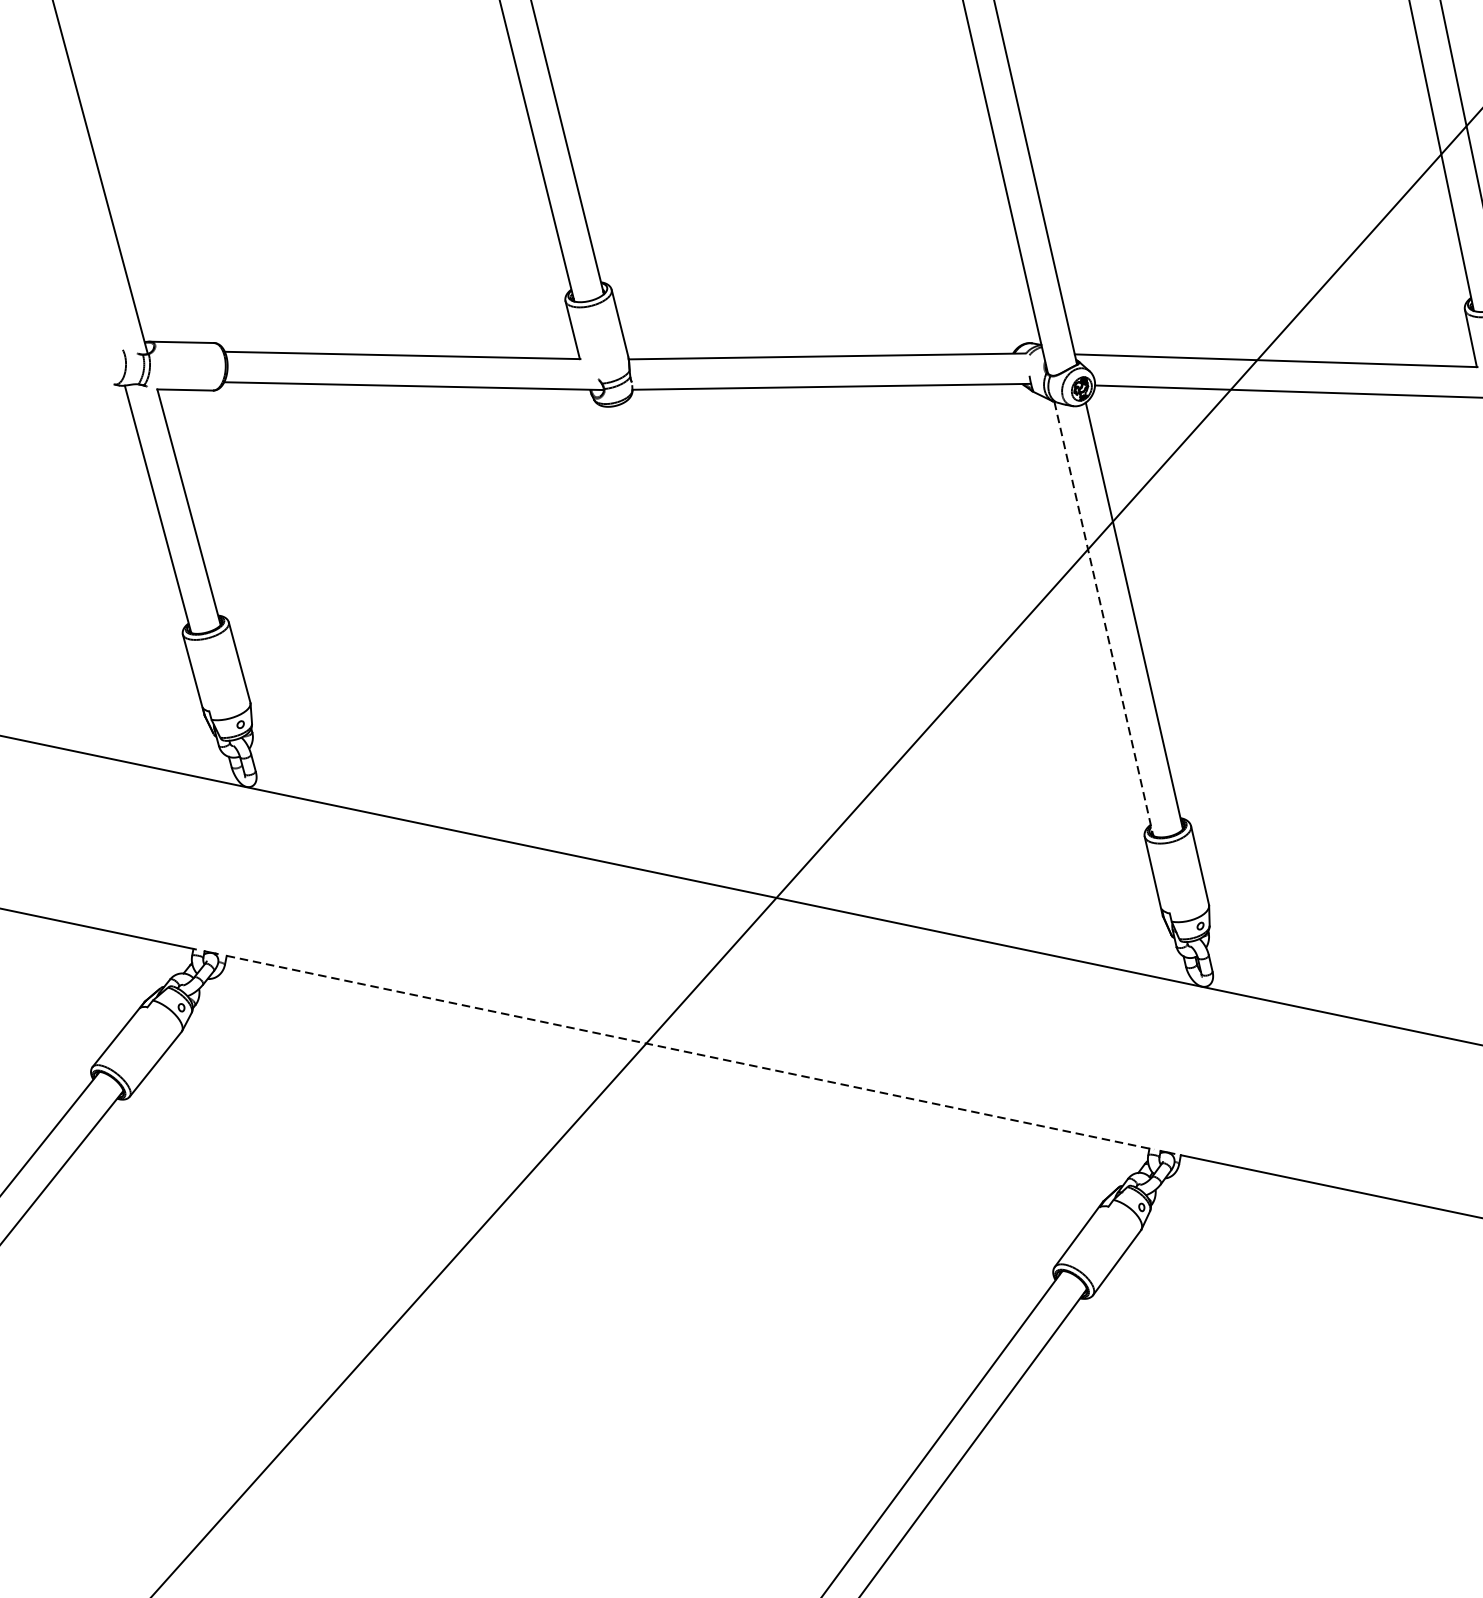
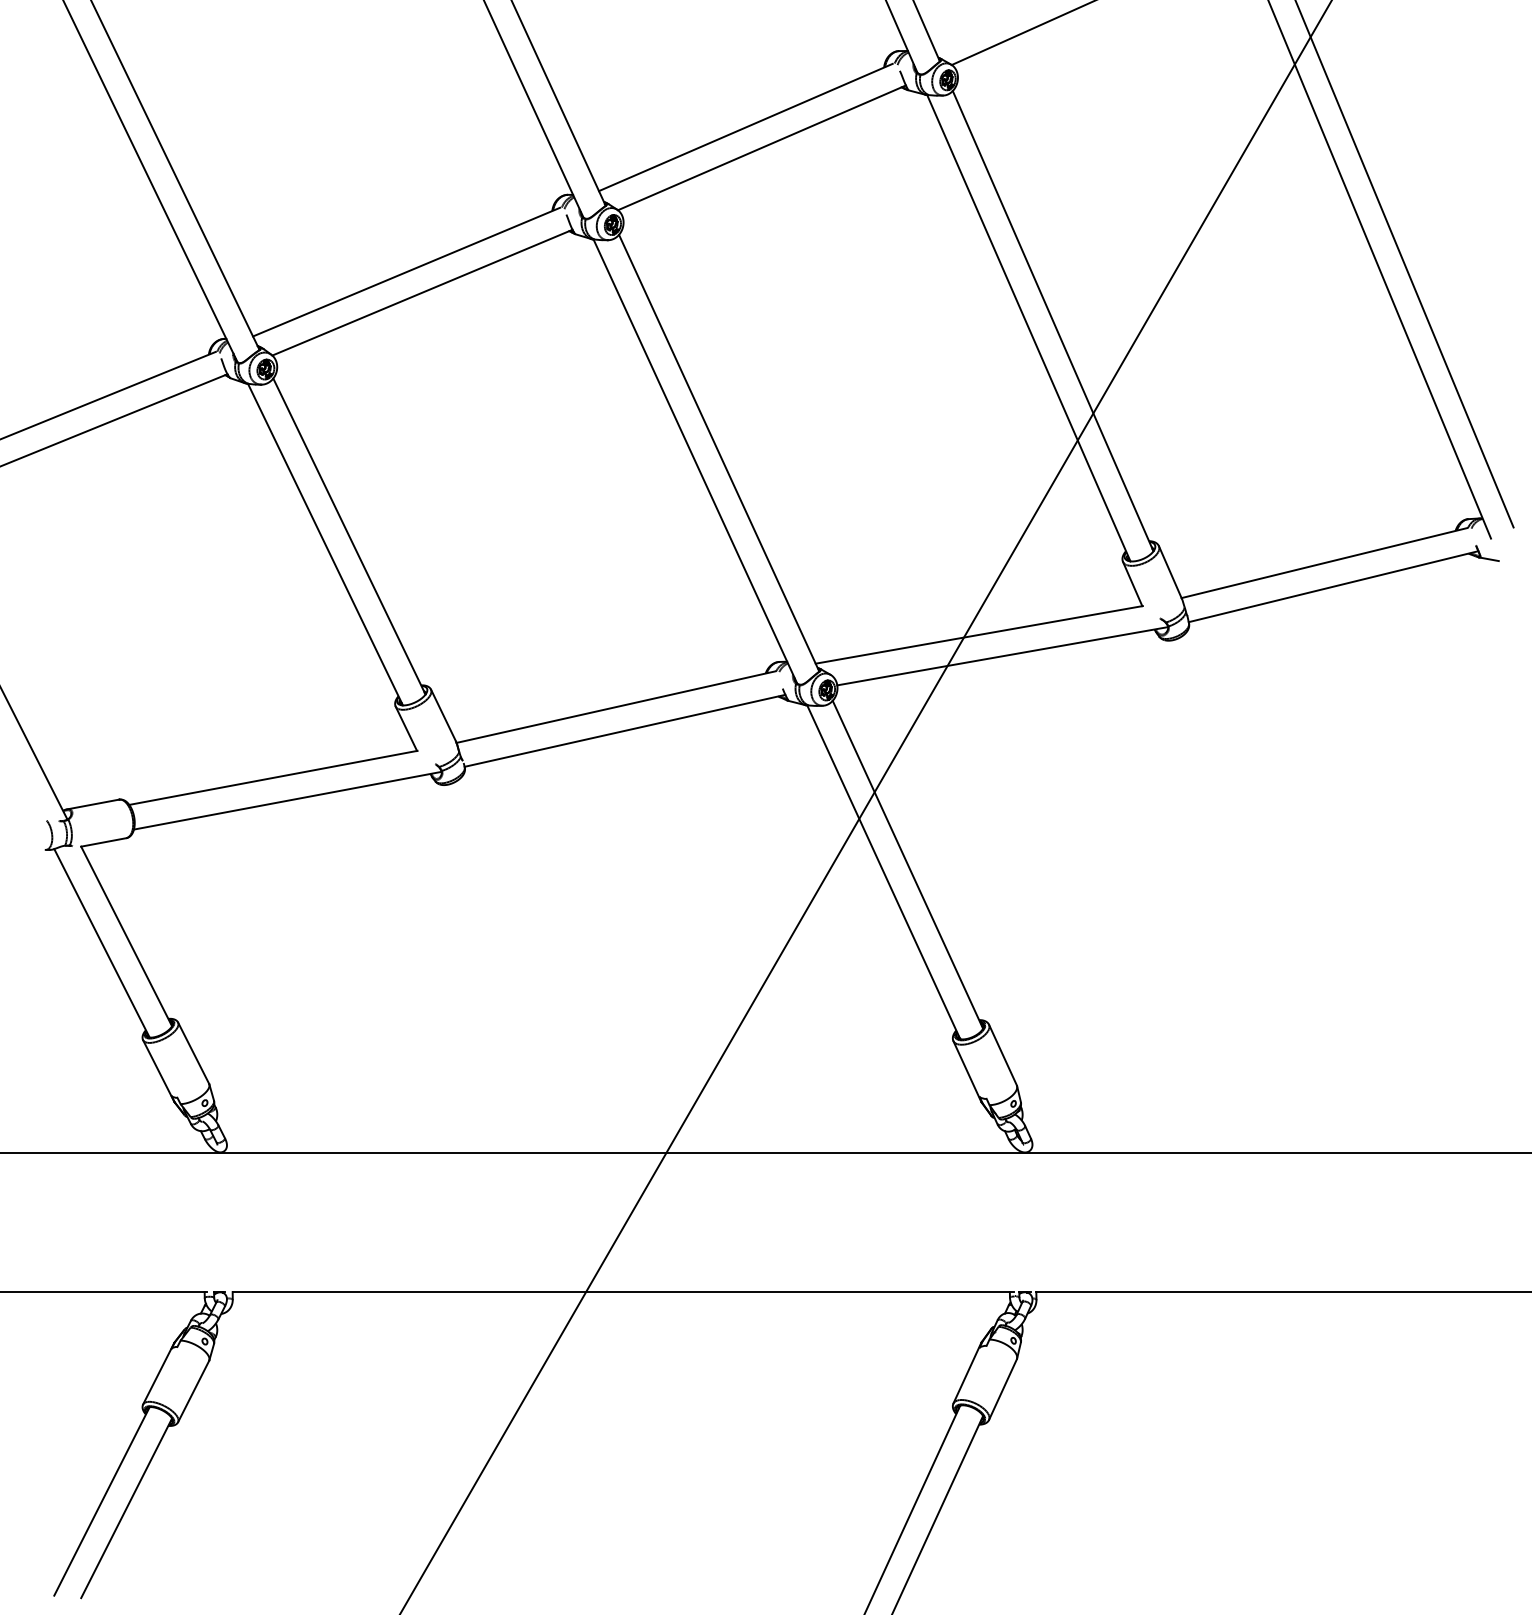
line: (1103, 619) -> (883, 872), dashed -> solid
line: (690, 1053) -> (623, 1292), dashed -> solid

